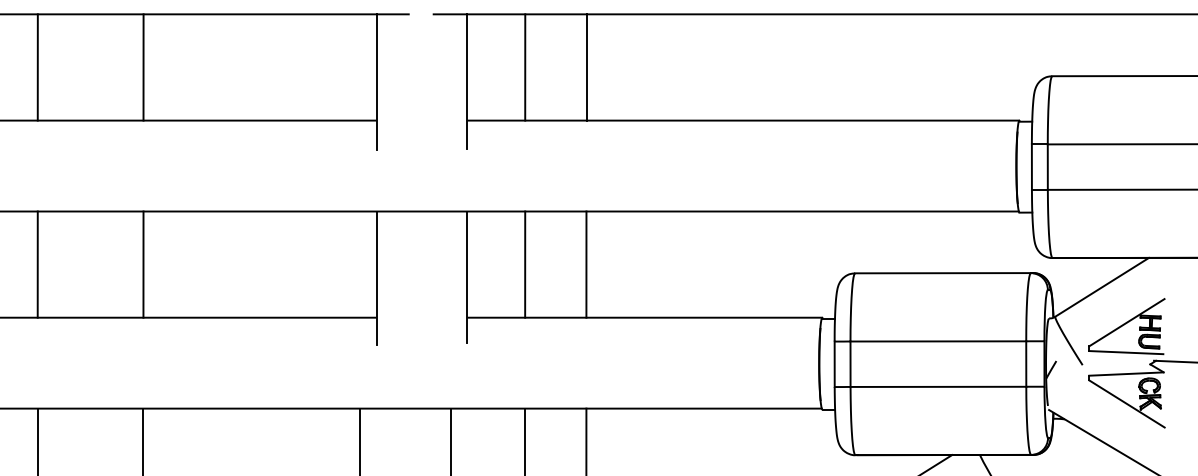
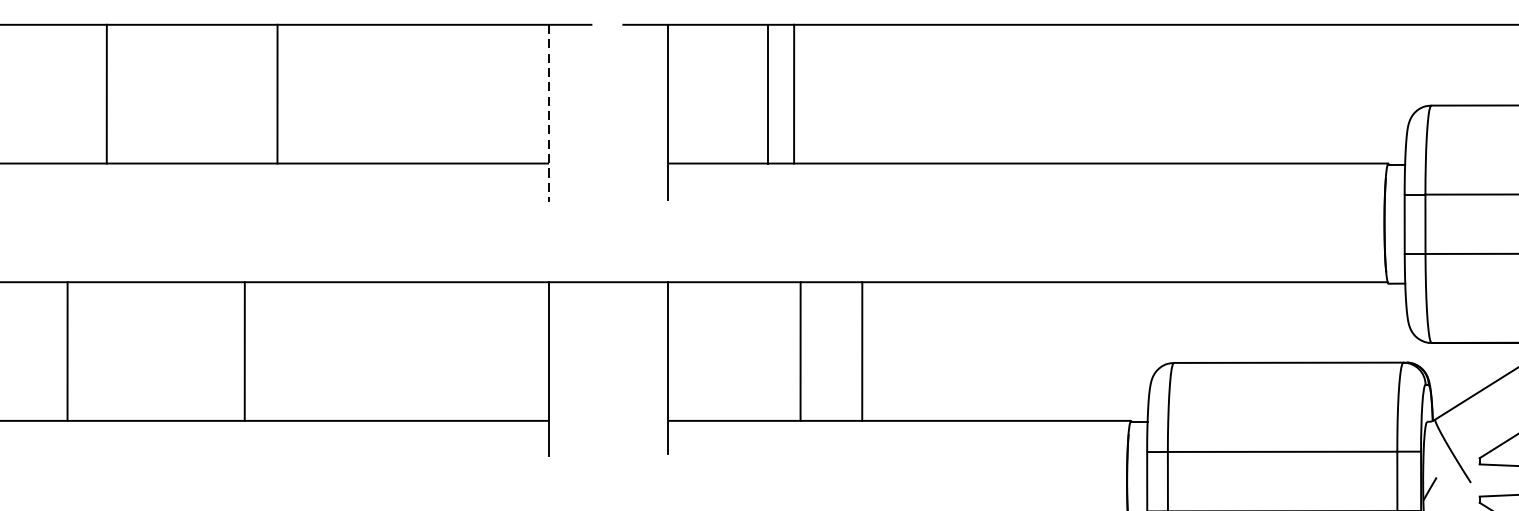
line: (143, 67) -> (277, 94), moved
line: (525, 67) -> (794, 94), moved
line: (586, 67) -> (768, 94), moved
line: (376, 82) -> (549, 113), solid -> dashed
line: (37, 264) -> (67, 351), moved
line: (525, 264) -> (800, 351), moved
line: (586, 264) -> (862, 351), moved

